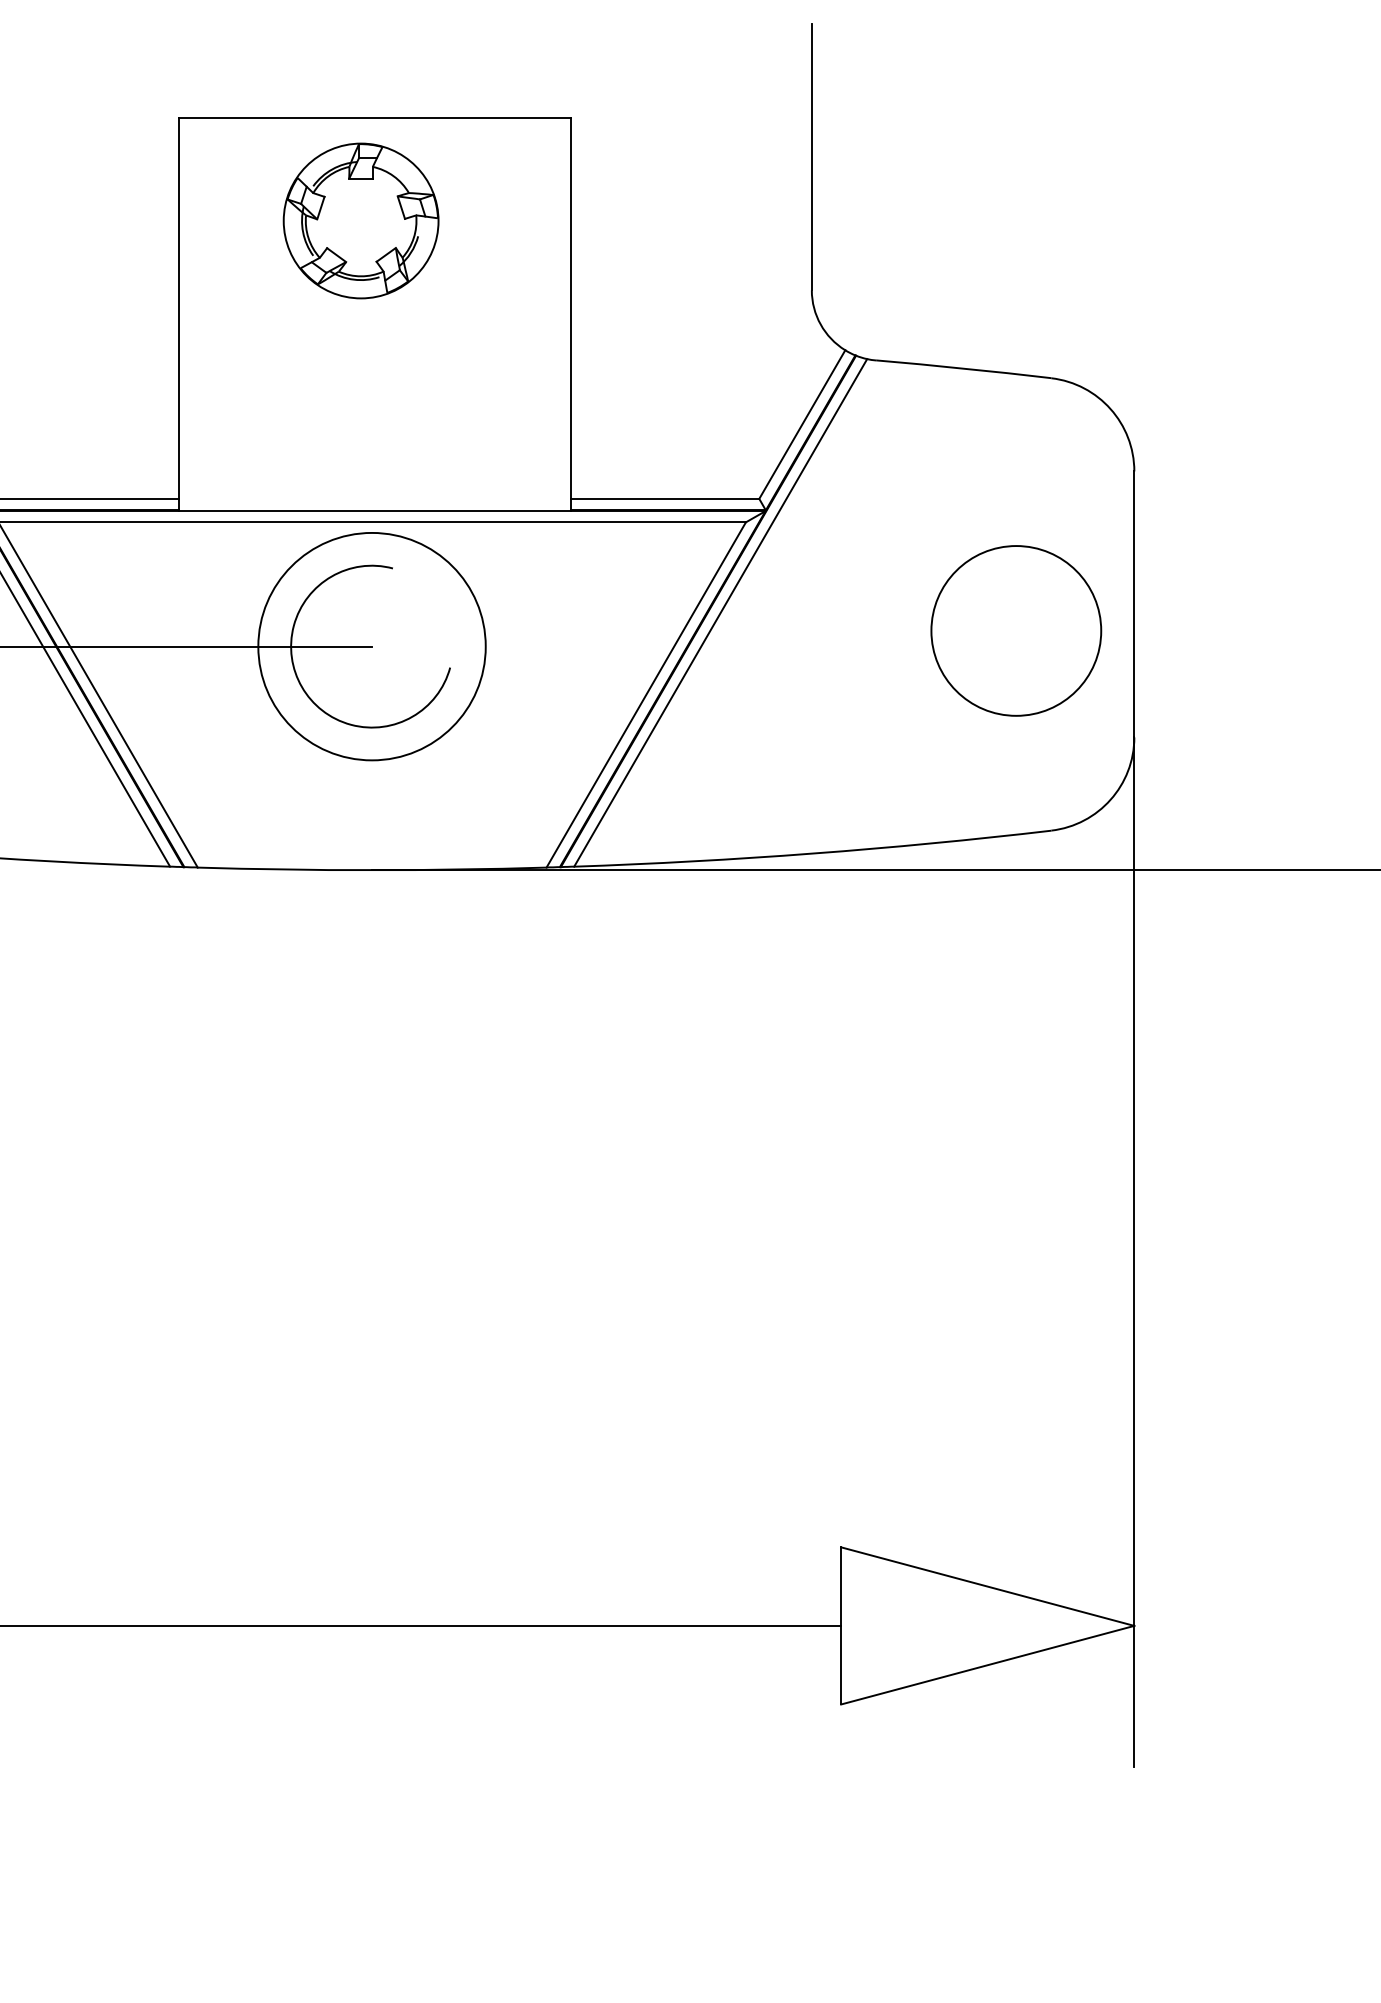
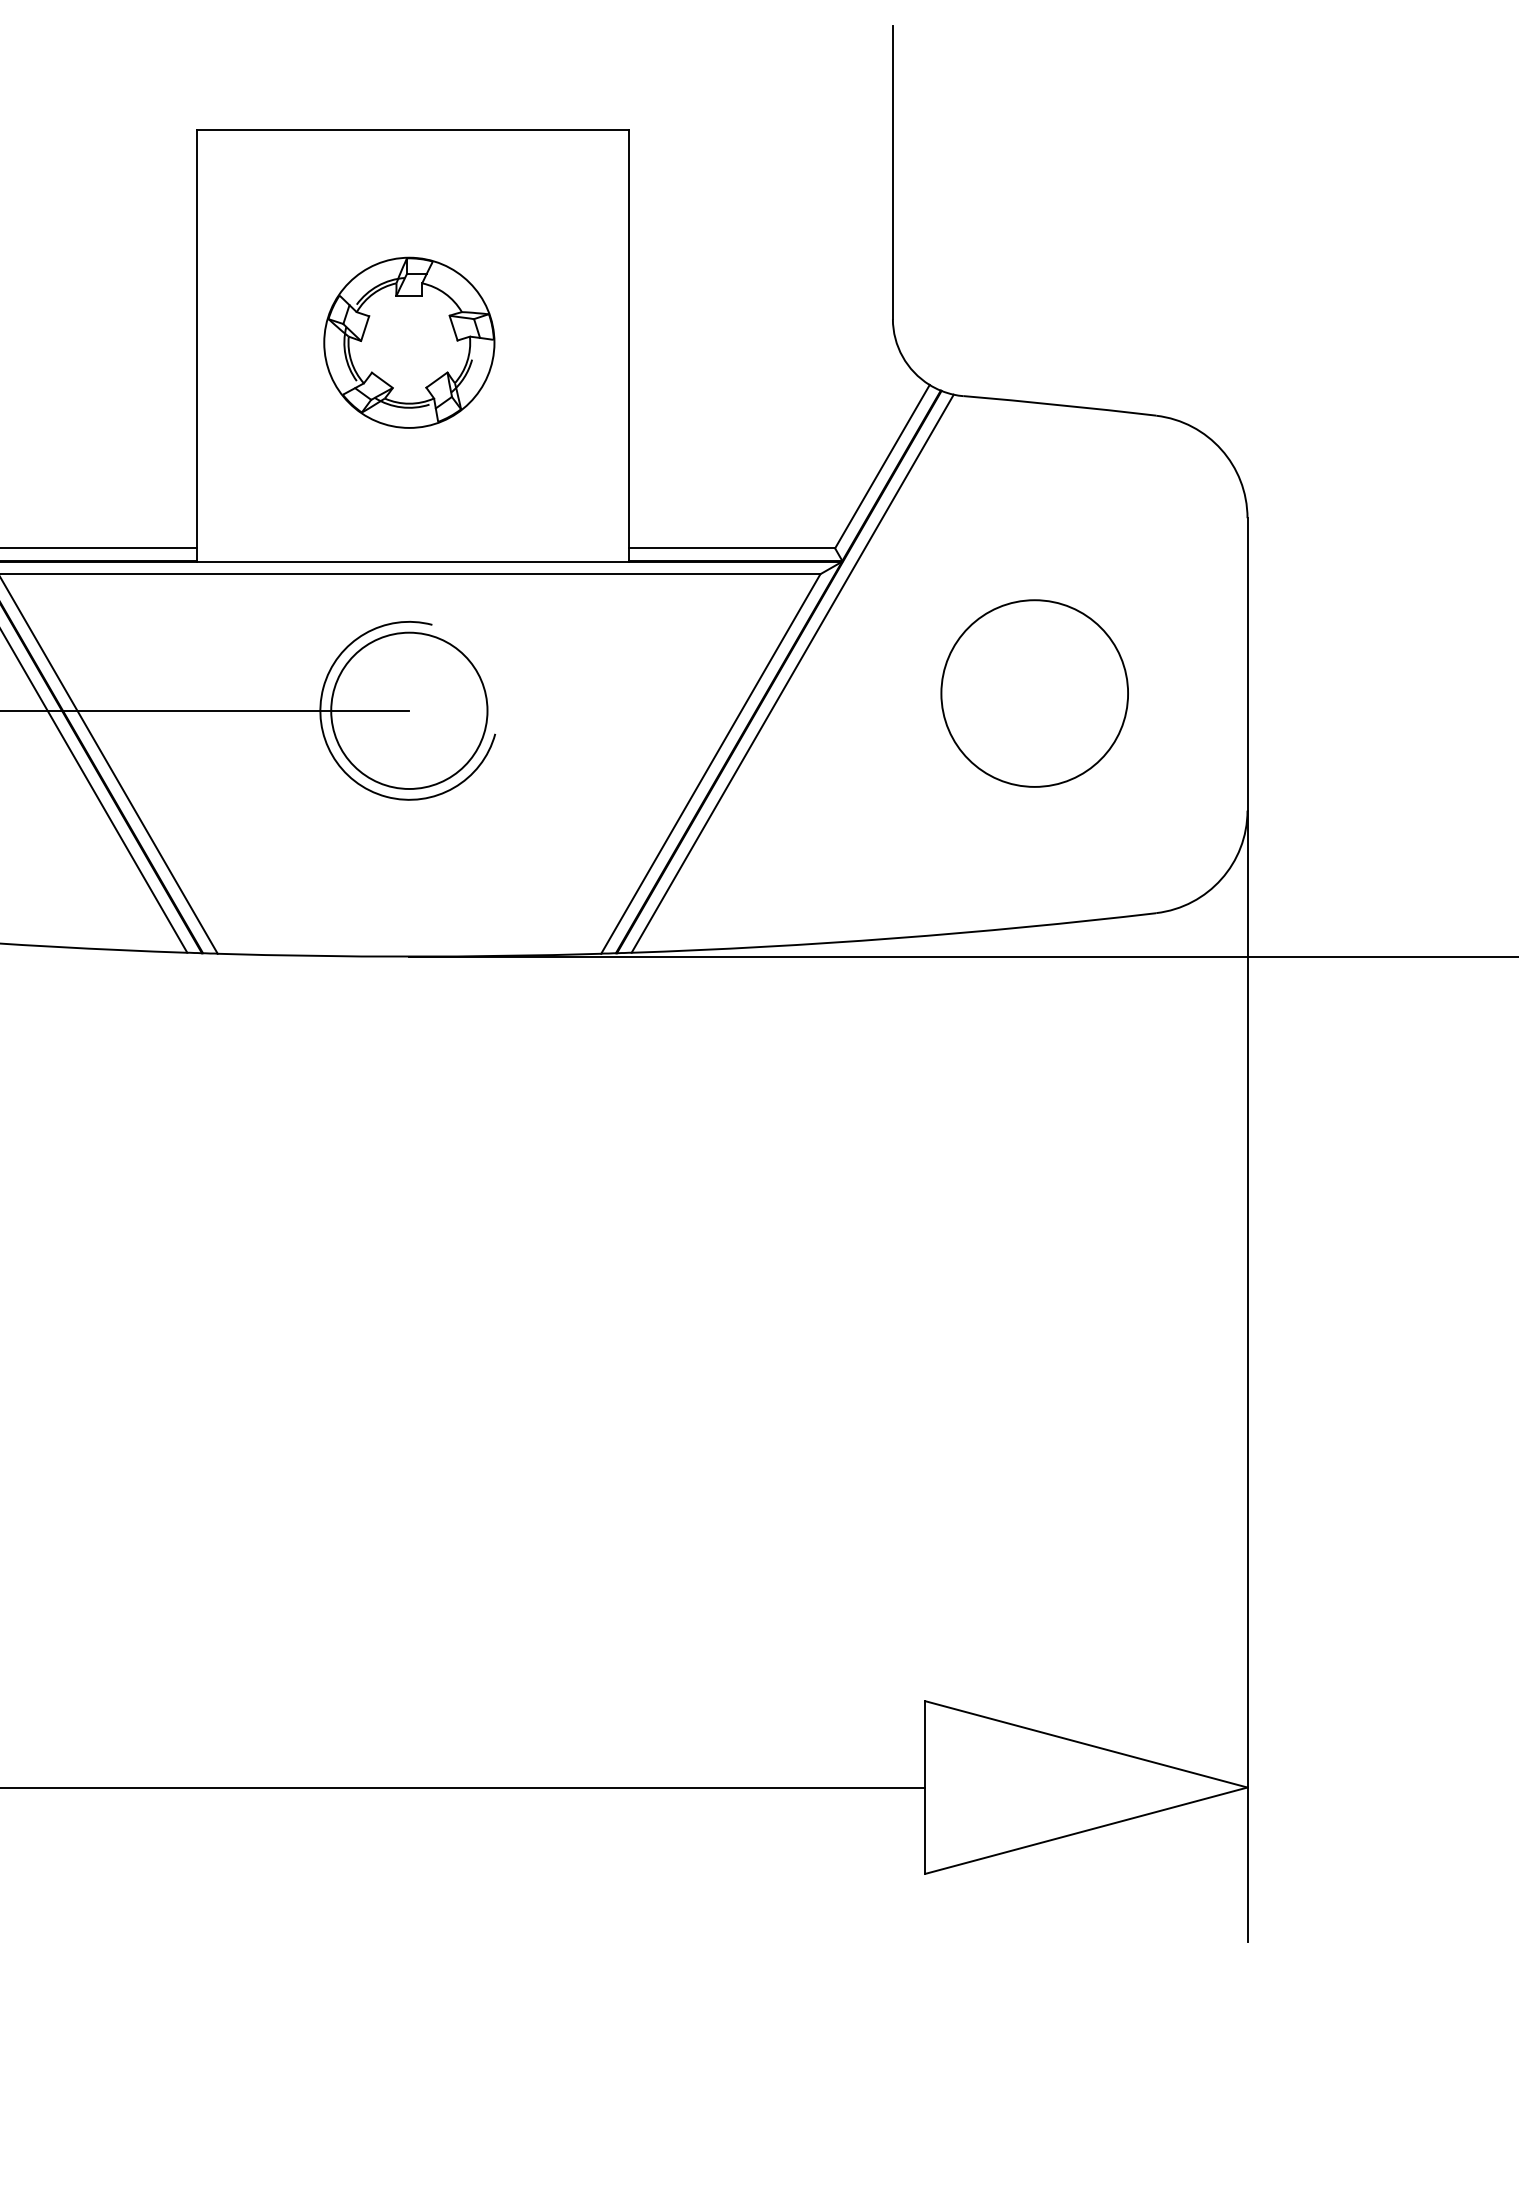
part: (361, 220) -> (409, 342), moved
circle: (1016, 630) -> (1034, 693), moved
circle: (372, 646) -> (409, 710), size x0.62

